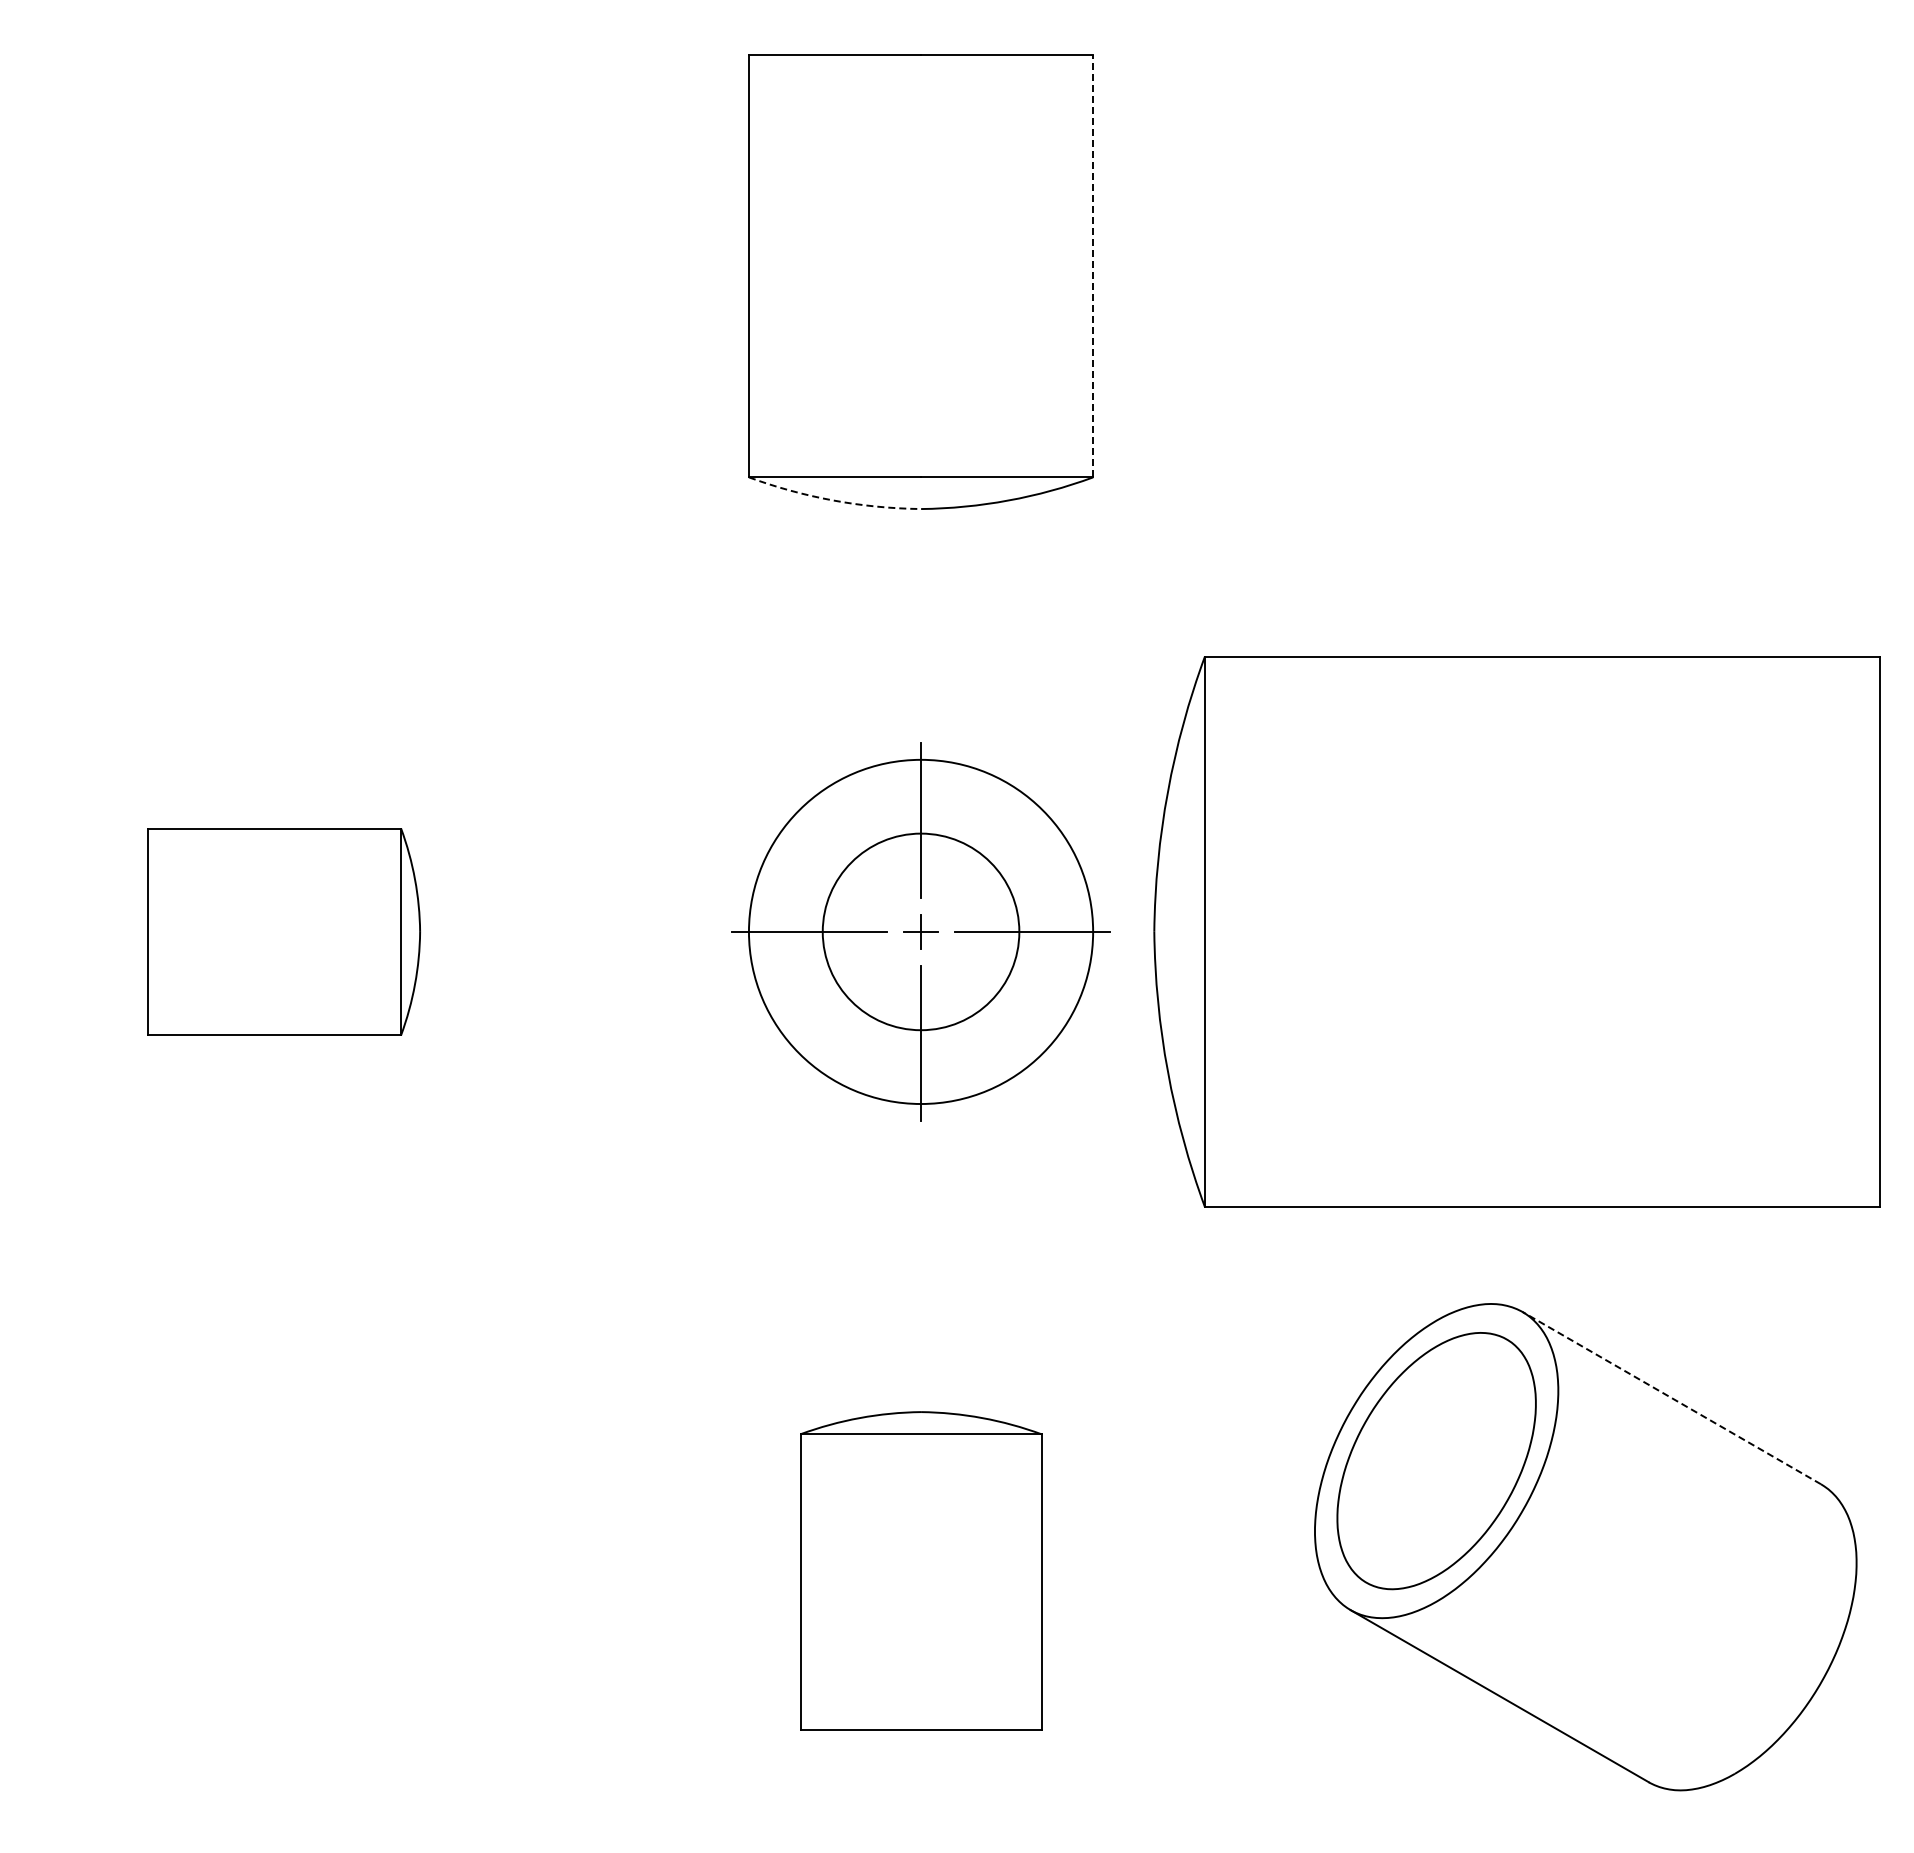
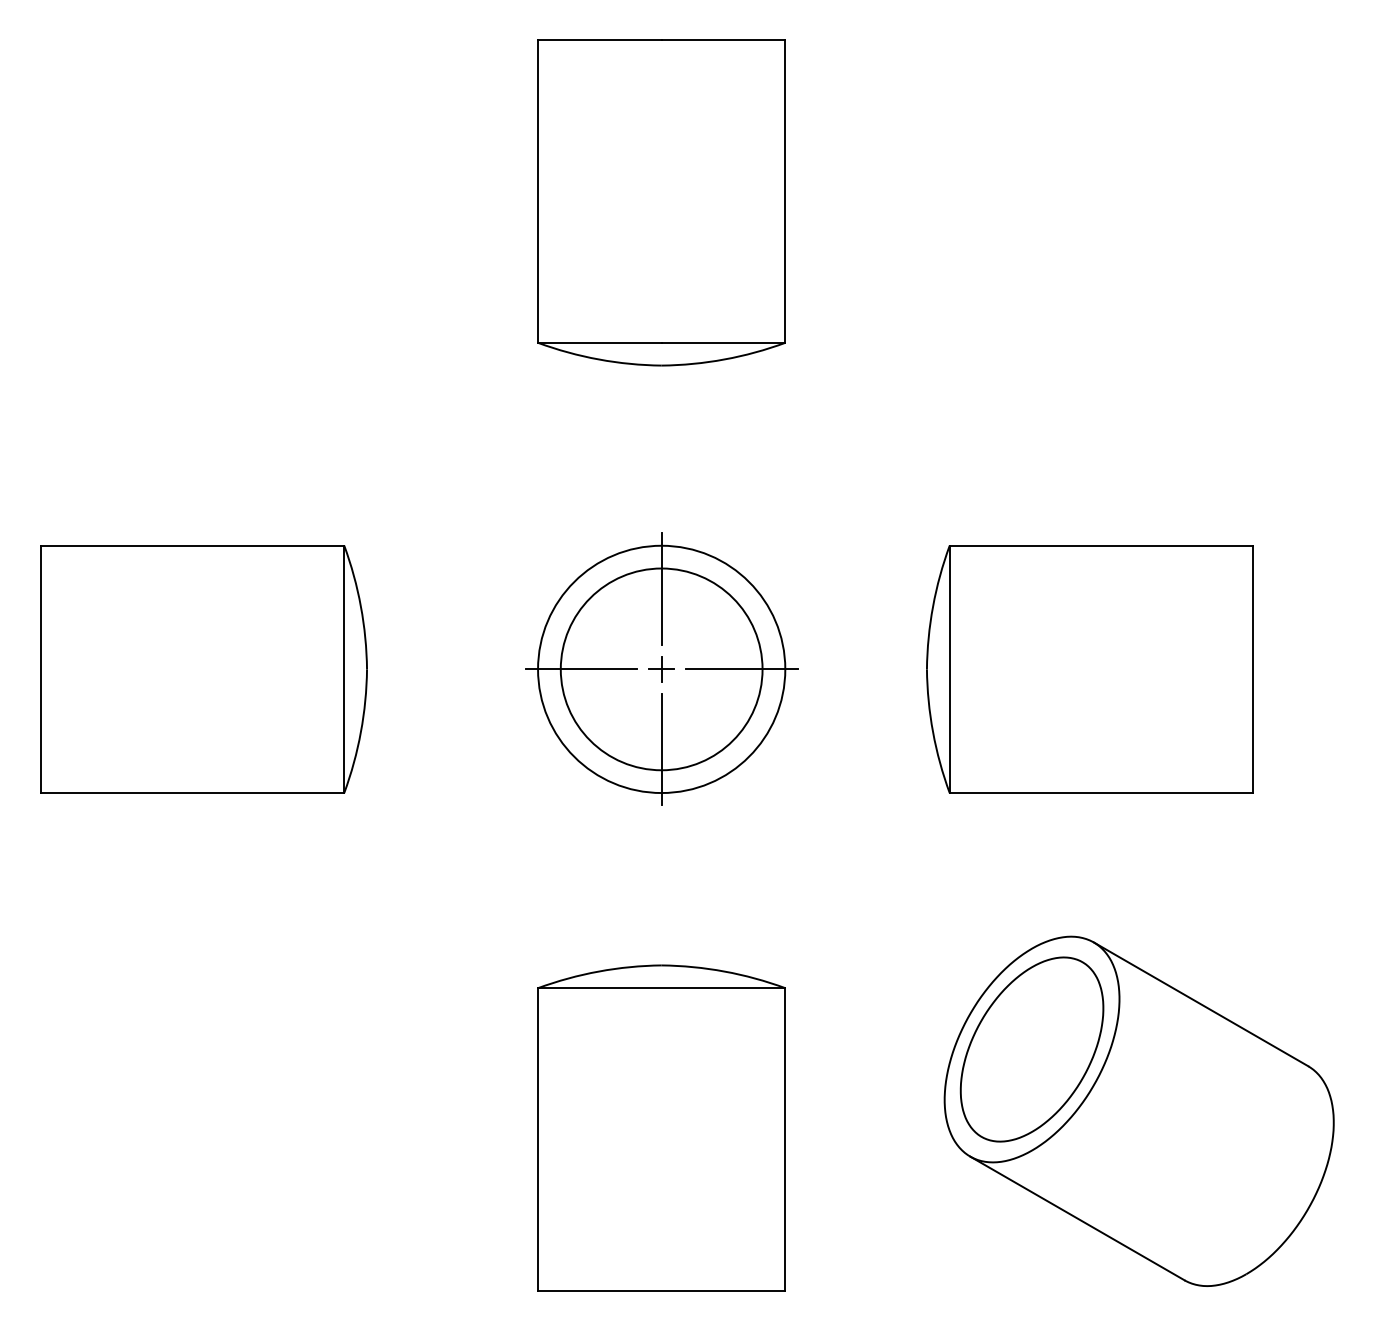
line: (1093, 266) -> (785, 191), dashed -> solid
arc: (833, 500) -> (598, 359), dashed -> solid
part: (283, 931) -> (203, 669), size x1.67
circle: (920, 931) -> (661, 669), size x1.43
part: (1516, 931) -> (1089, 669), size x0.62
line: (1671, 1397) -> (1200, 1003), dashed -> solid
part: (920, 1570) -> (661, 1128), size x1.43

